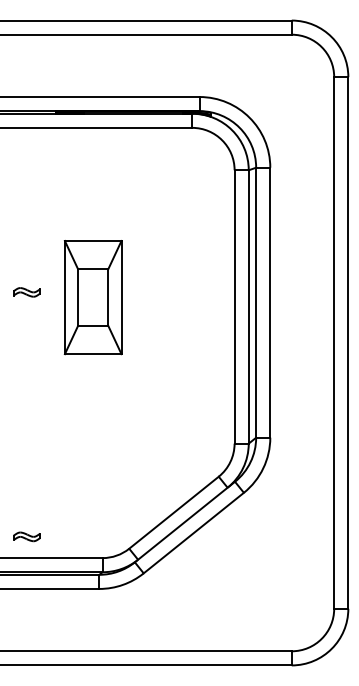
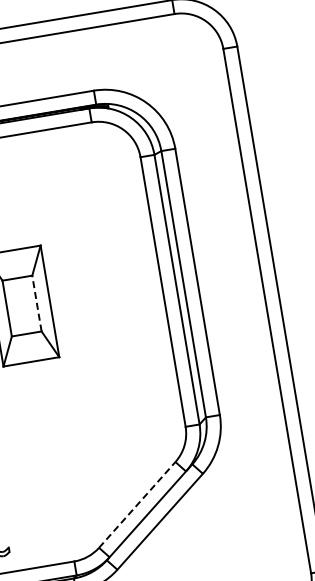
line: (108, 297) -> (37, 303), solid -> dashed
line: (174, 512) -> (137, 504), solid -> dashed

